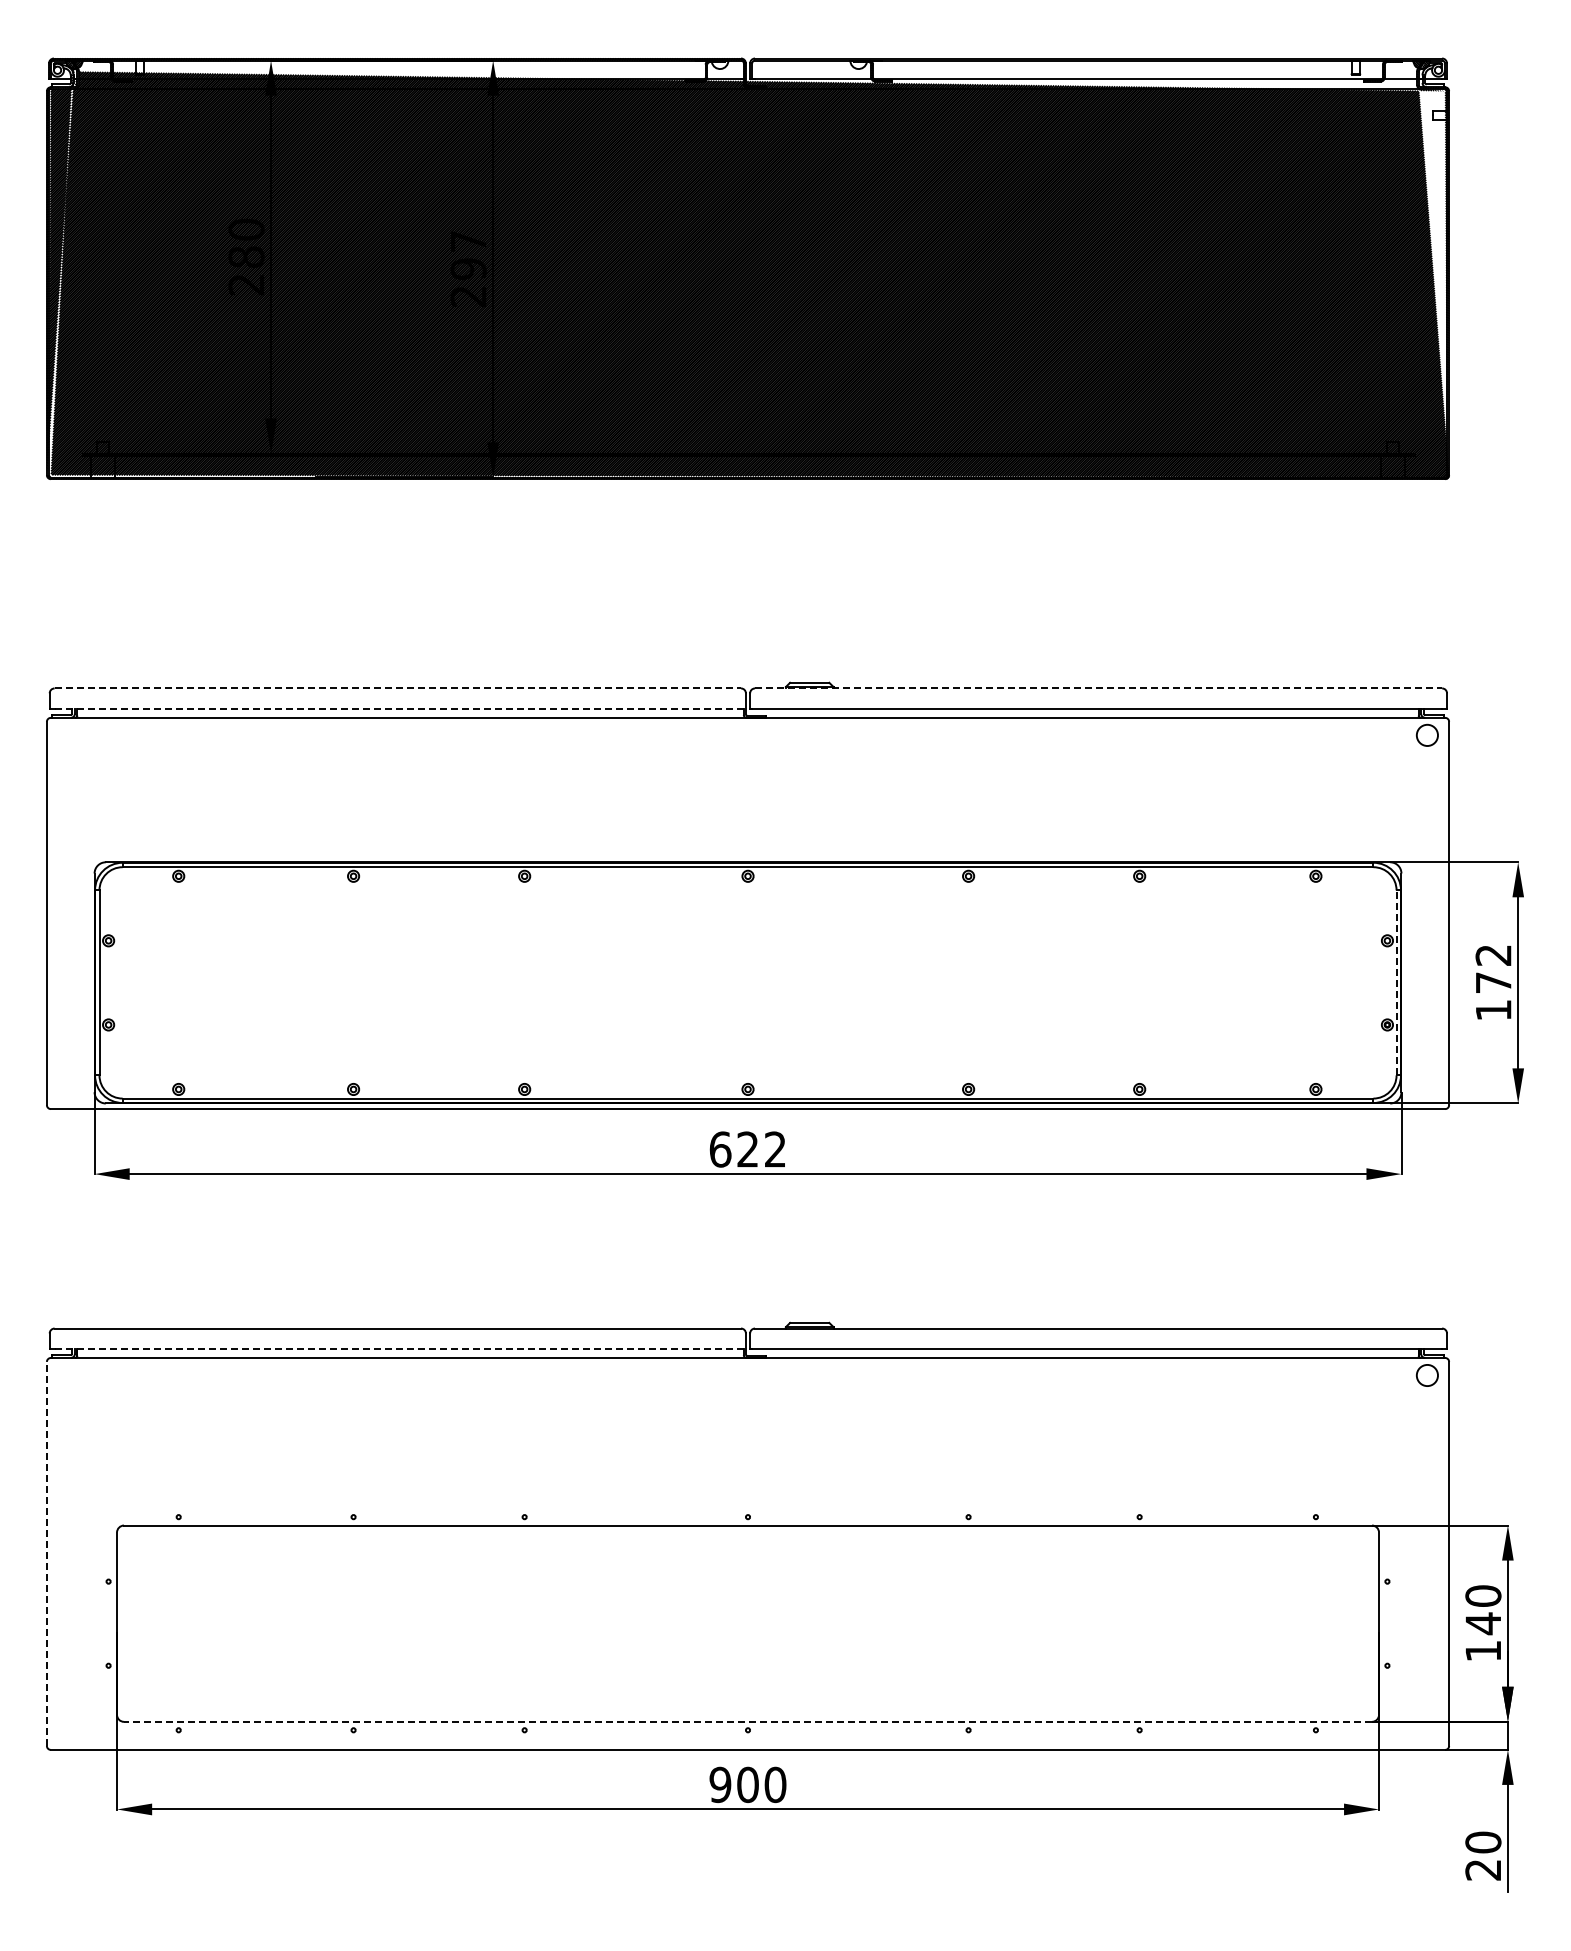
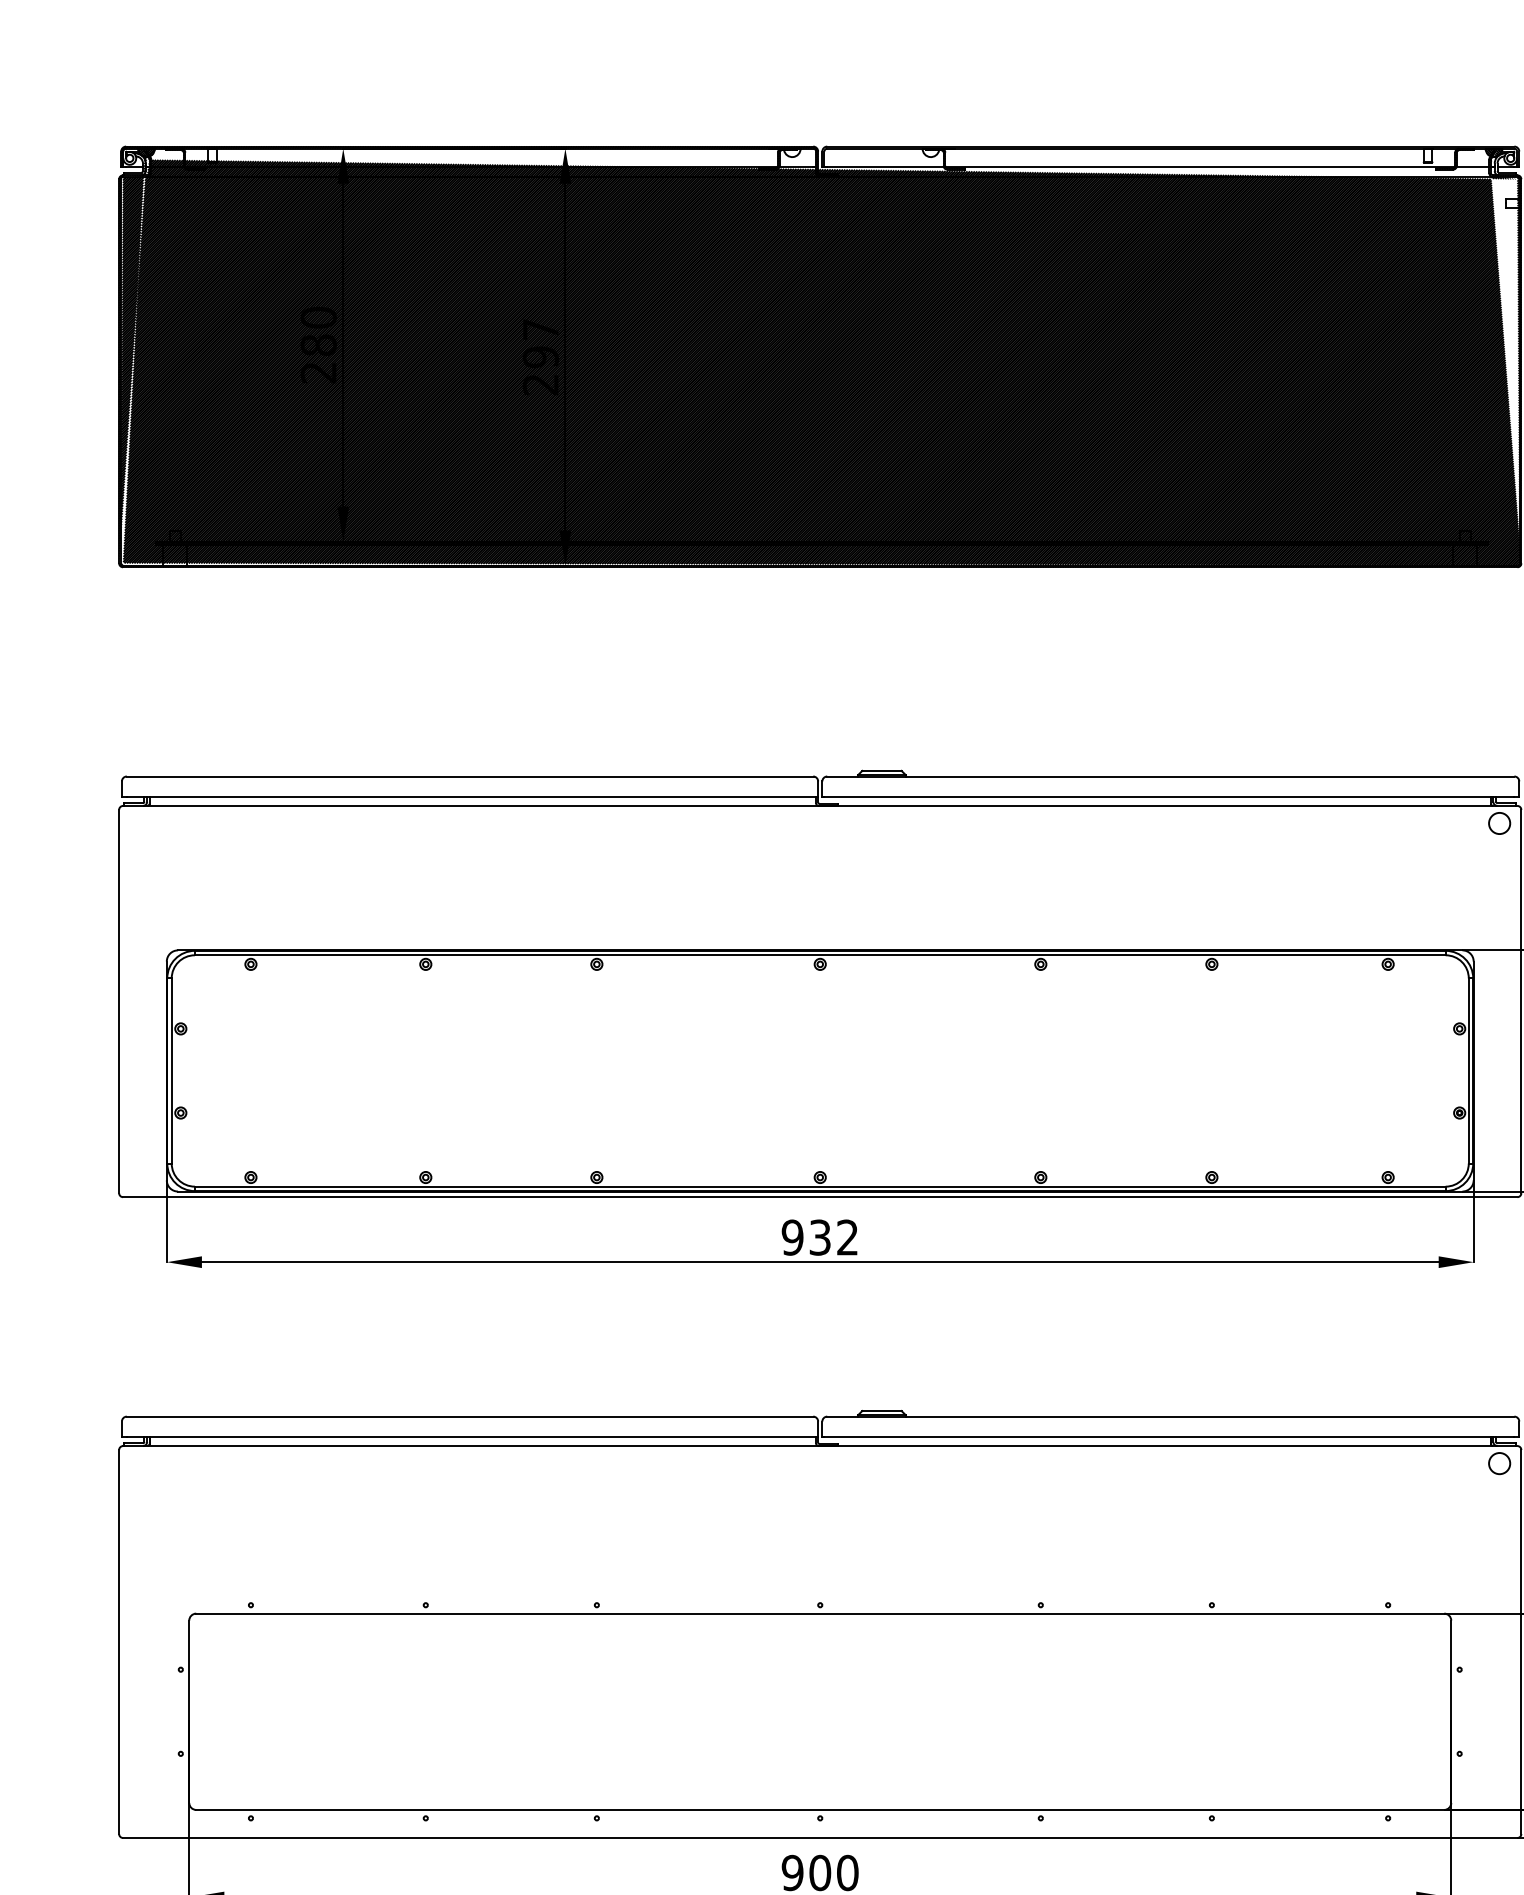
line: (398, 688) -> (470, 776), dashed -> solid
line: (1098, 688) -> (1170, 776), dashed -> solid
line: (400, 708) -> (472, 796), dashed -> solid
line: (1396, 982) -> (1468, 1070), dashed -> solid
text: (733, 1149) -> (805, 1237), 622 -> 932
line: (400, 1348) -> (472, 1436), dashed -> solid
line: (46, 1553) -> (118, 1641), dashed -> solid
line: (748, 1721) -> (820, 1809), dashed -> solid

